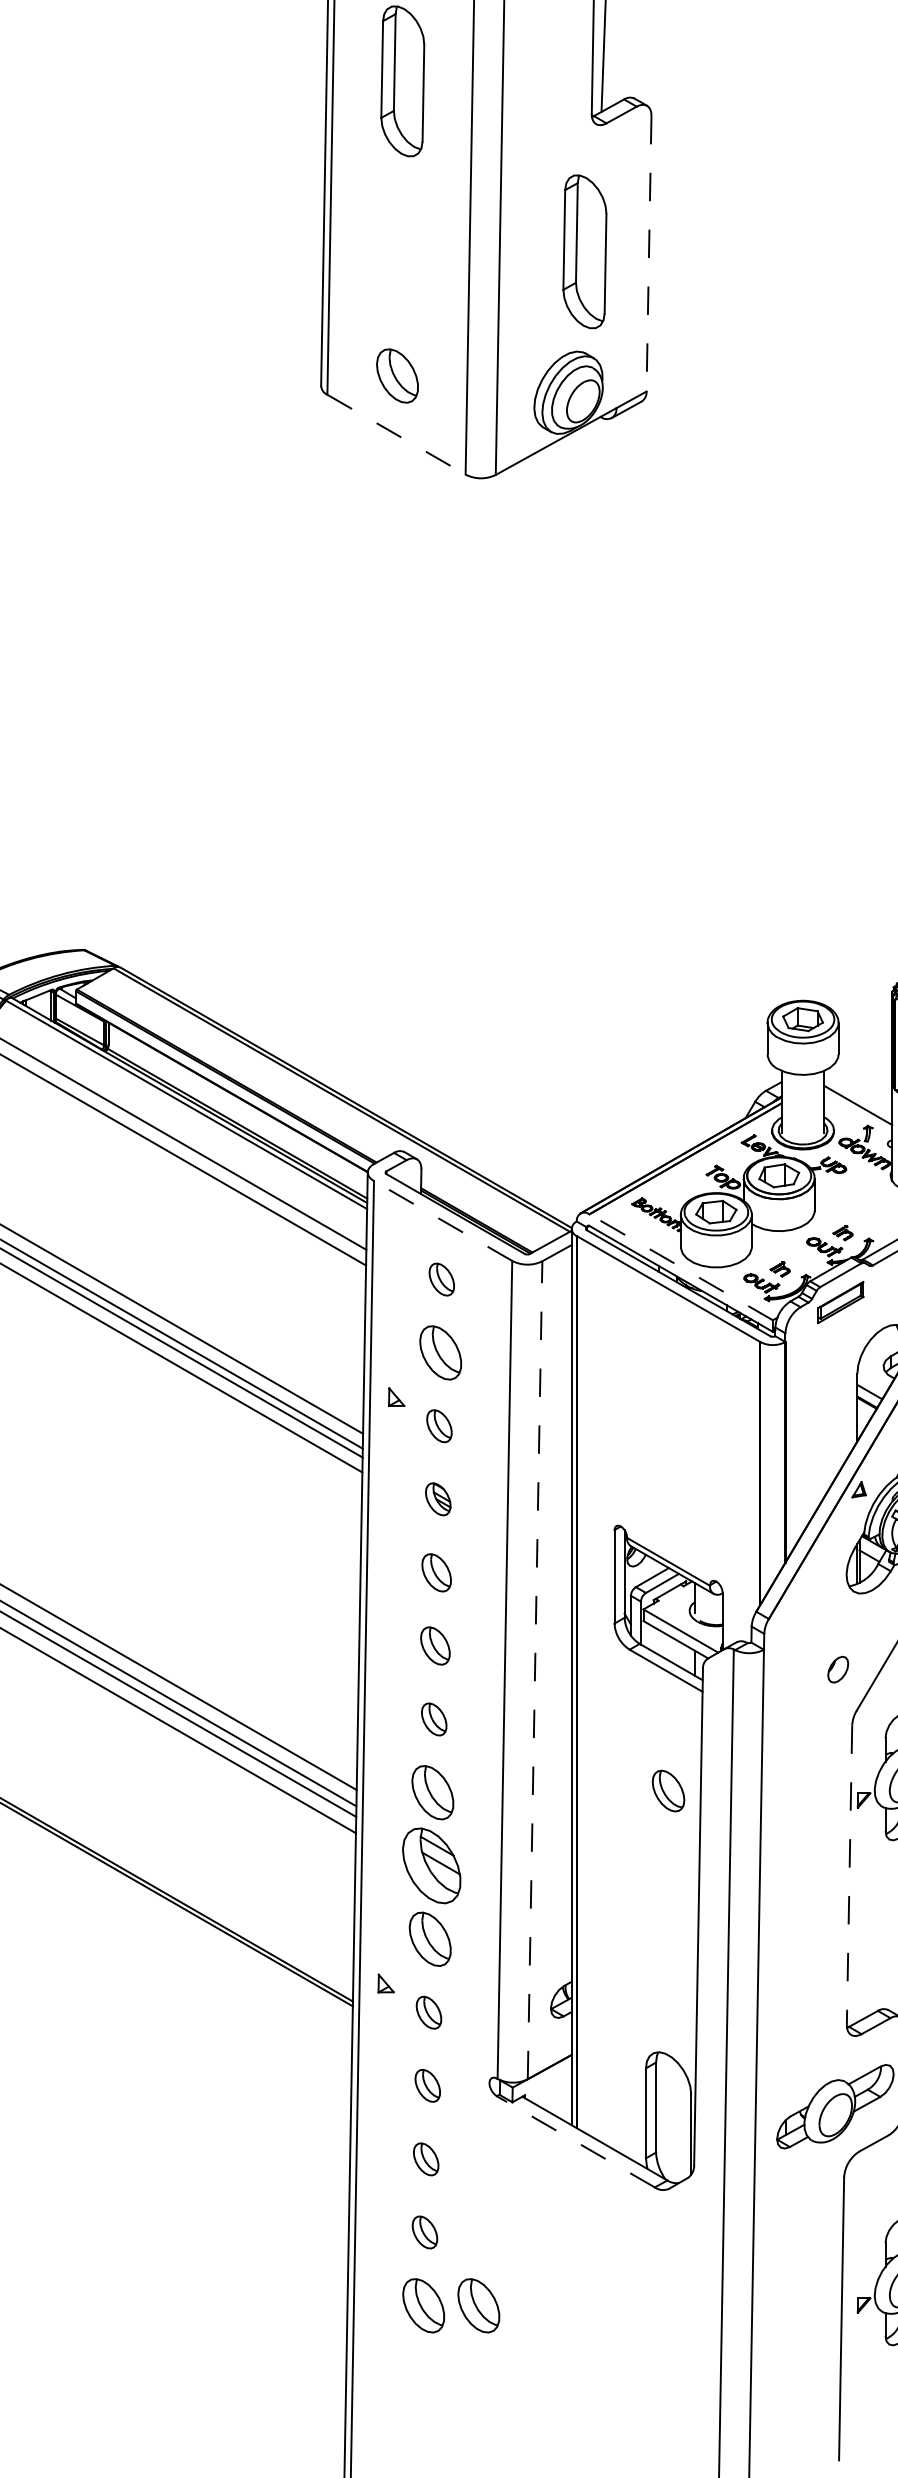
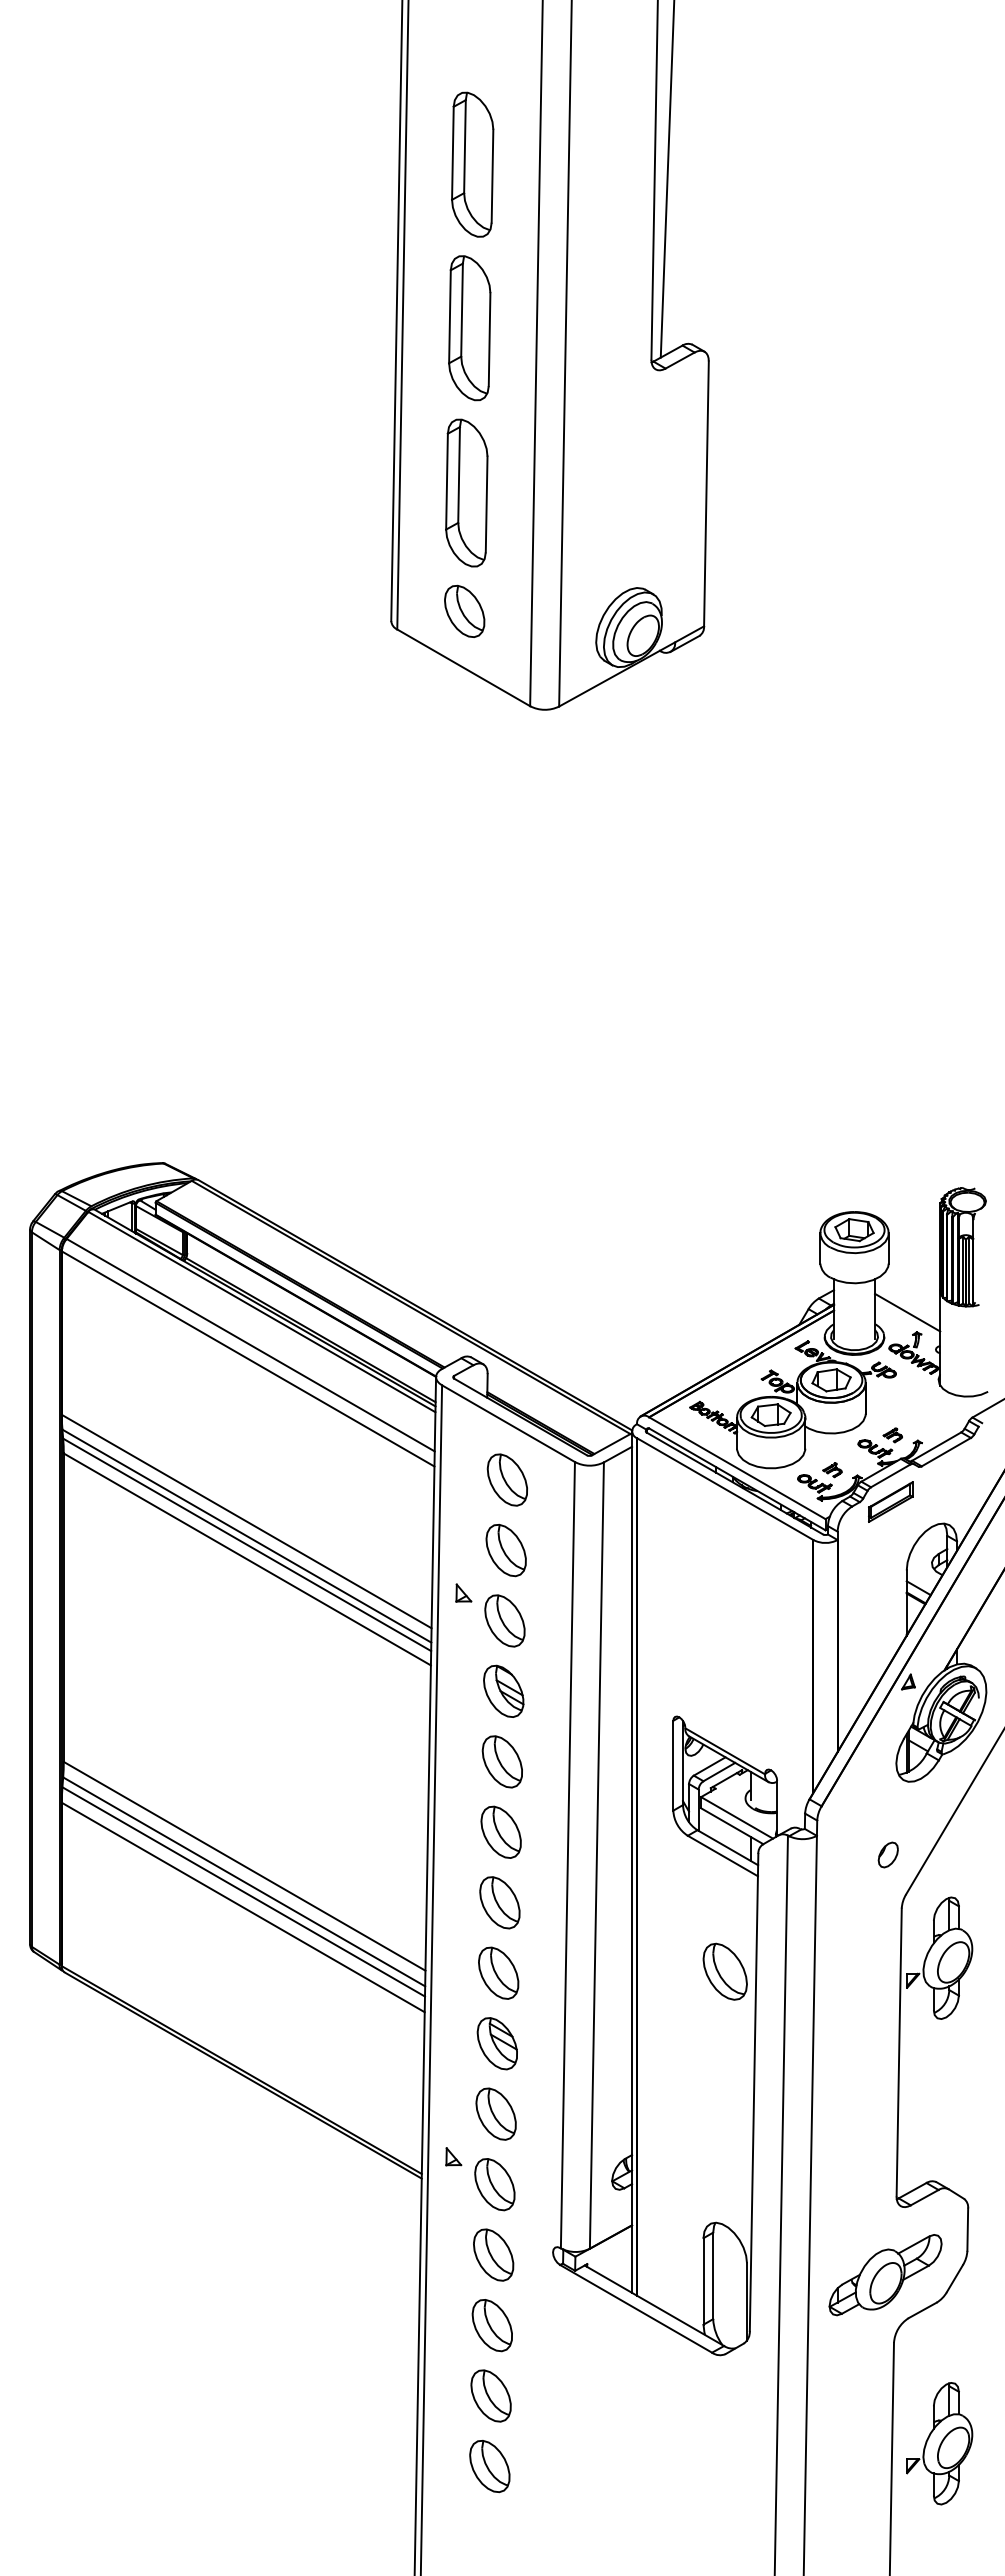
part: (584, 251) -> (466, 492), moved
line: (649, 254) -> (706, 494), dashed -> solid
line: (396, 434) -> (463, 667), dashed -> solid
line: (443, 1220) -> (508, 1423), dashed -> solid
line: (681, 1267) -> (737, 1468), dashed -> solid
part: (441, 1279) -> (506, 1479), size x1.67
part: (438, 1425) -> (504, 1620), size x1.67
part: (437, 1498) -> (503, 1690), size x1.67
part: (435, 1572) -> (501, 1761), size x1.43
part: (434, 1645) -> (500, 1831), size x1.43
line: (534, 1670) -> (596, 1855), dashed -> solid
part: (433, 1719) -> (499, 1902), size x1.67
part: (667, 1790) -> (724, 1971), size x1.43
part: (430, 1865) -> (496, 2043), size x0.71
line: (849, 1875) -> (899, 2052), dashed -> solid
part: (428, 2012) -> (494, 2184), size x1.67
part: (427, 2085) -> (493, 2254), size x1.67
line: (576, 2141) -> (636, 2308), dashed -> solid
part: (425, 2159) -> (491, 2325), size x1.67
part: (424, 2231) -> (490, 2395), size x1.67
part: (478, 2305) -> (542, 2466), removed

